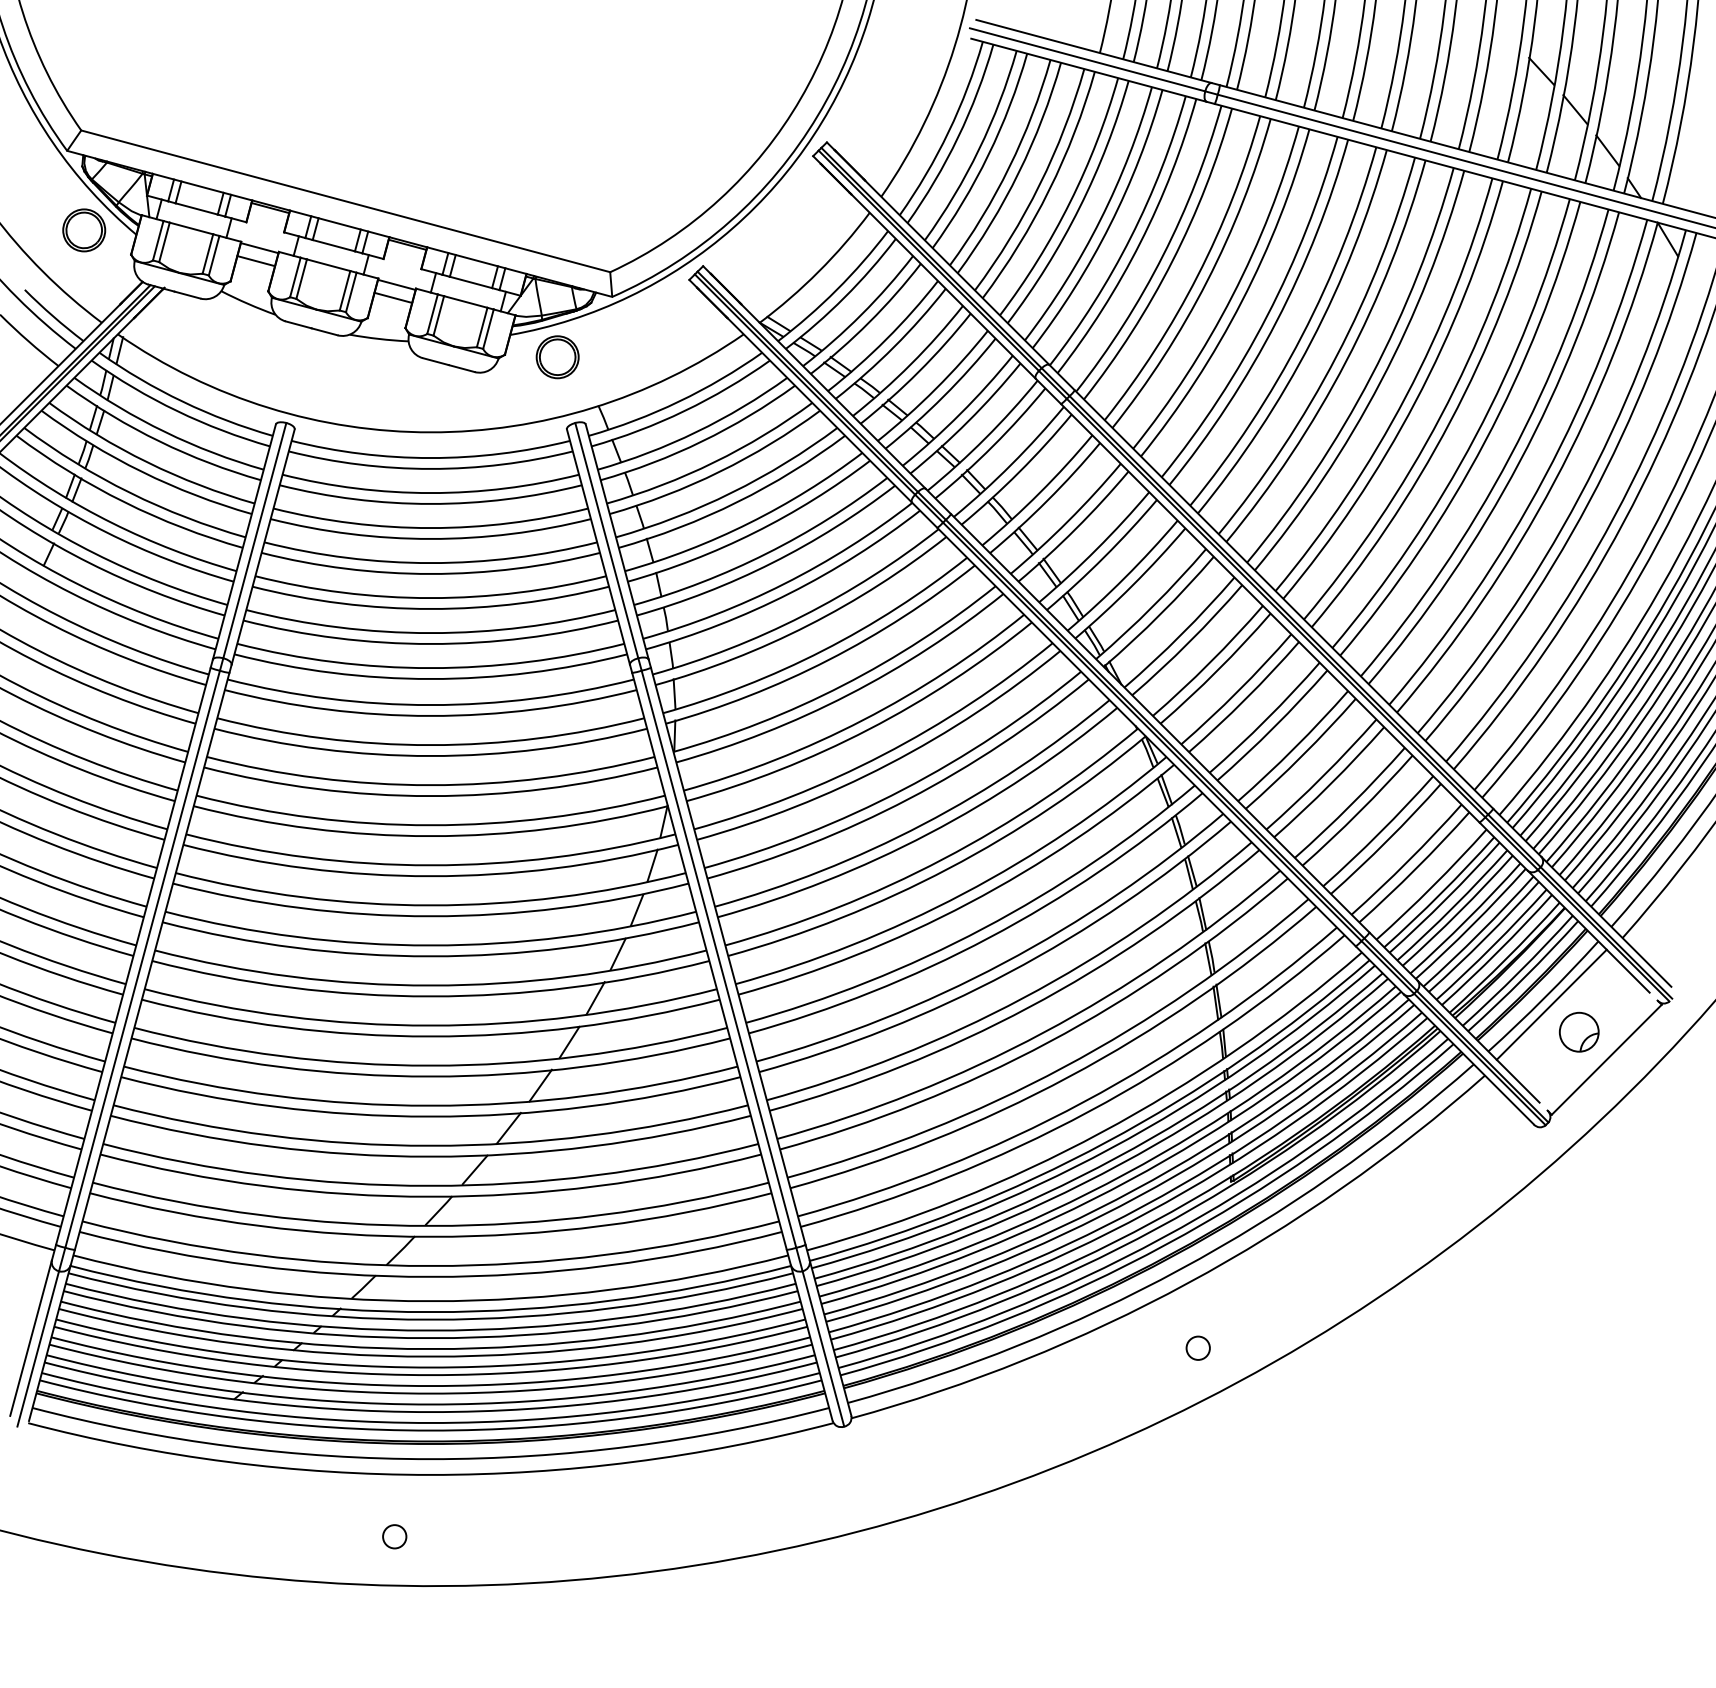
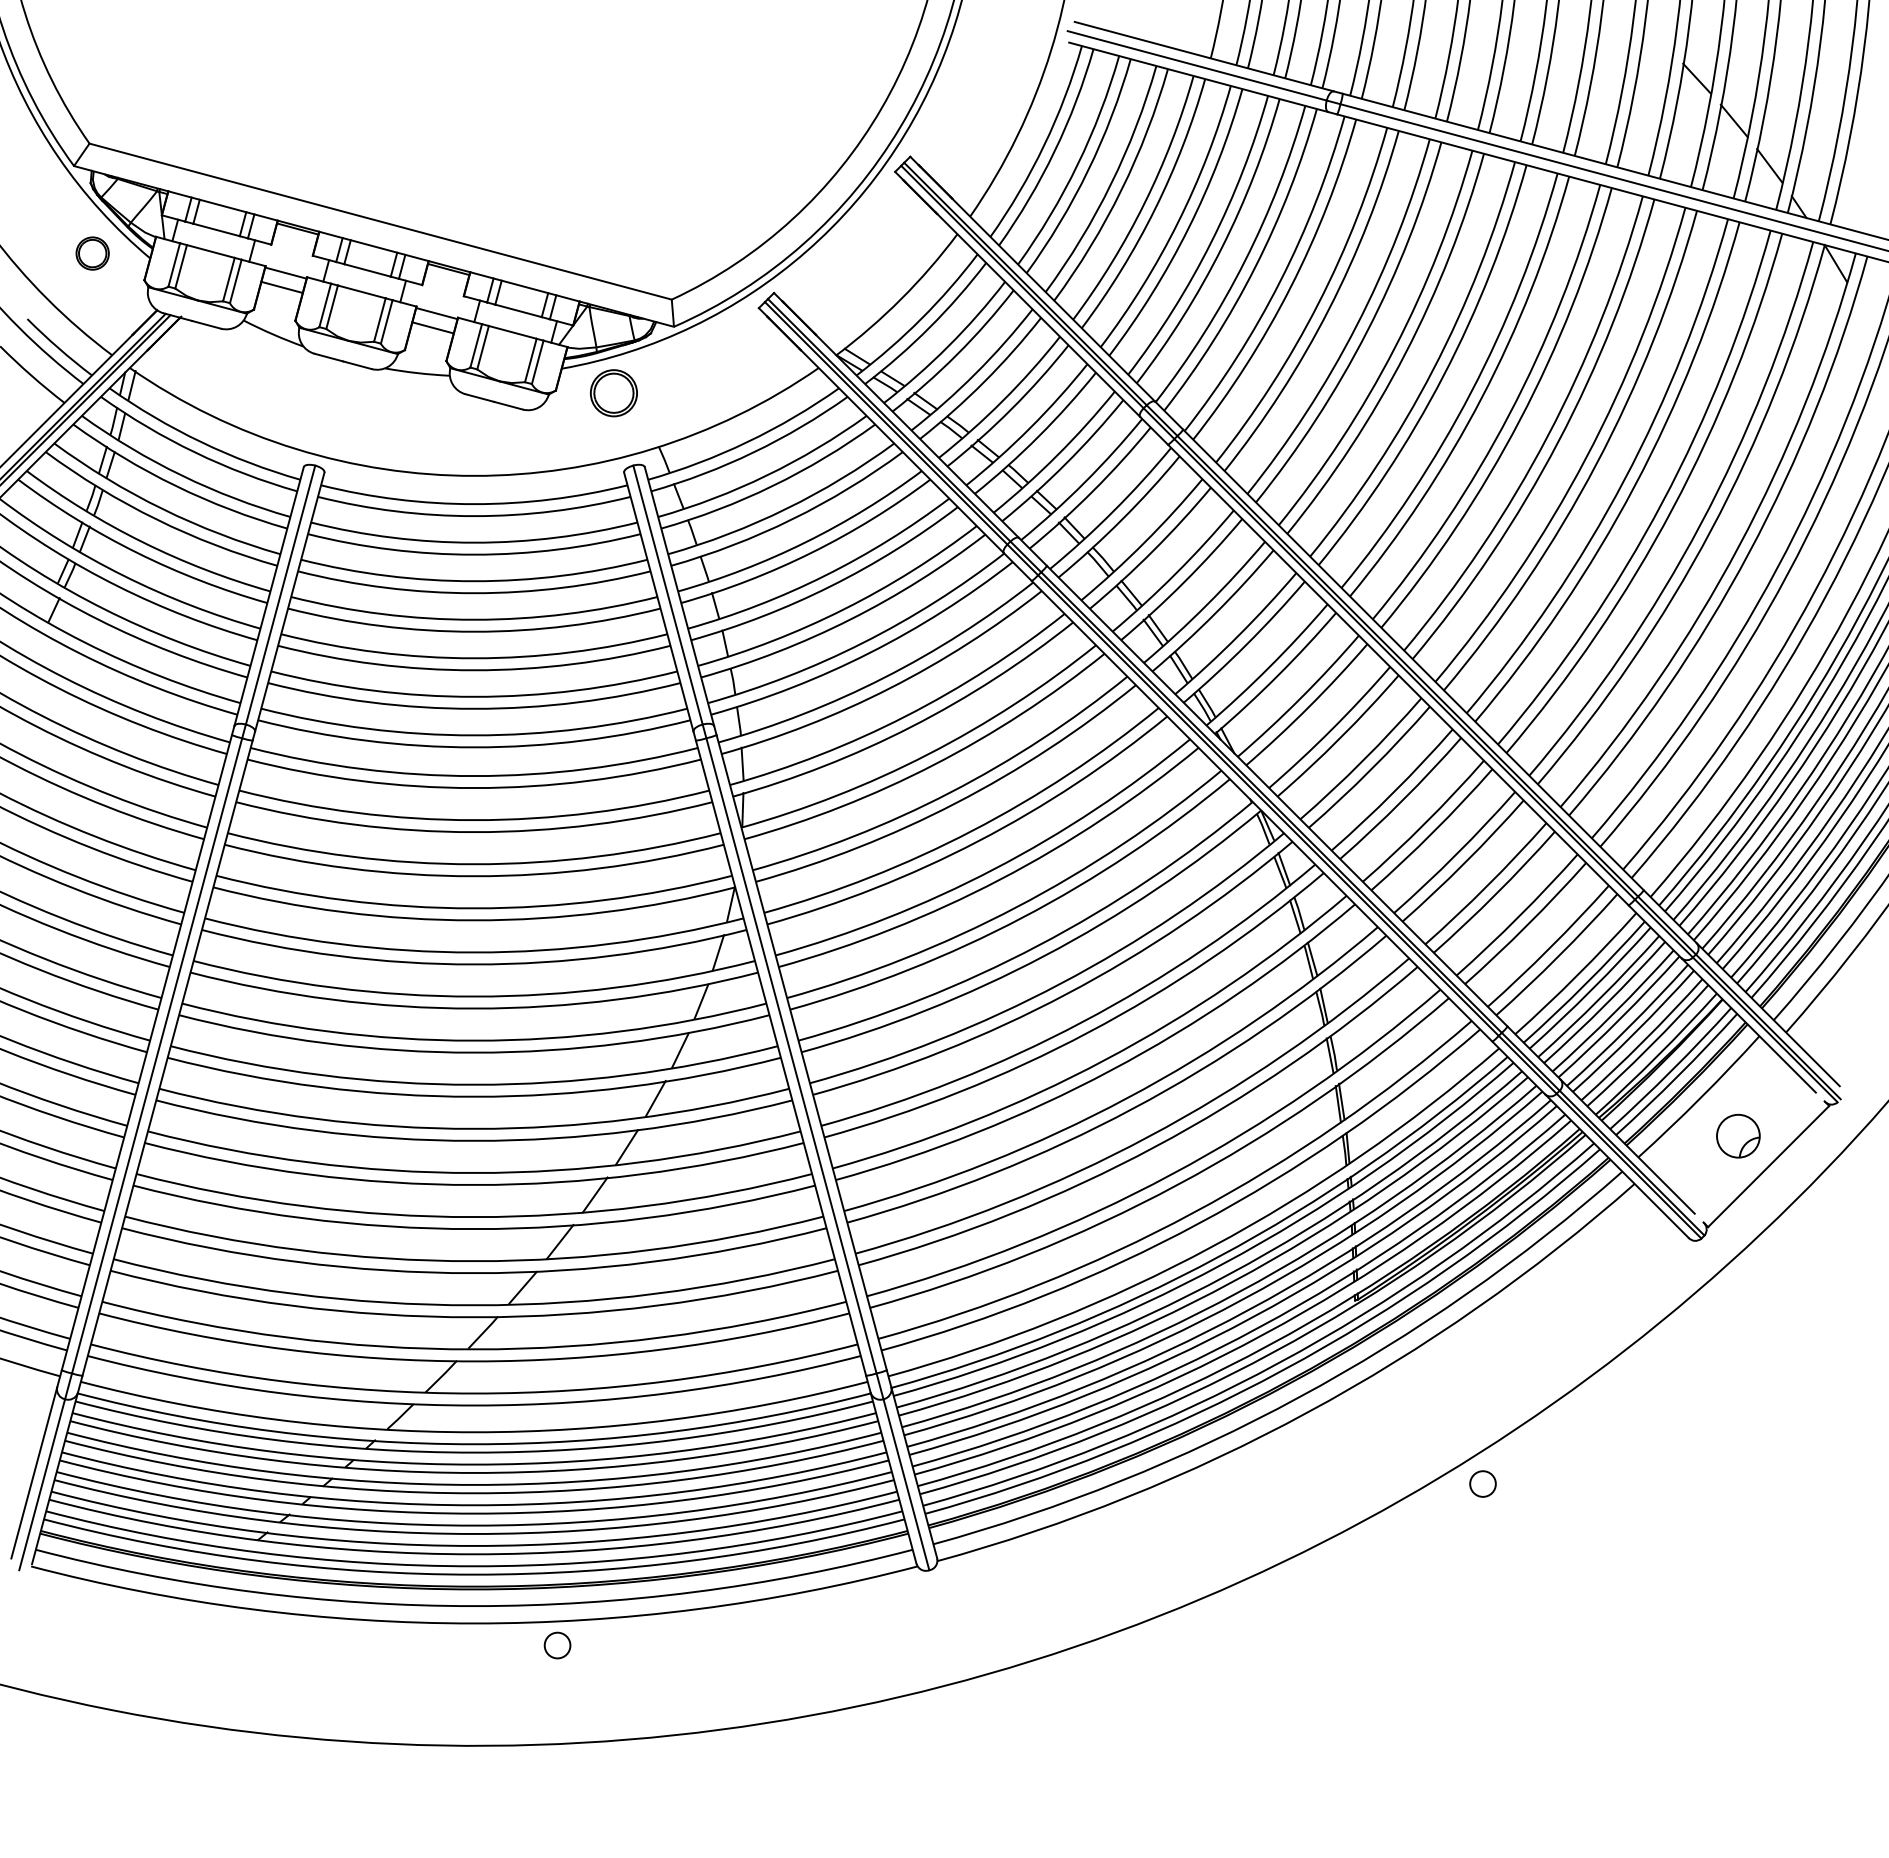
part: (83, 230) -> (92, 253), size x0.7
line: (1551, 1004) -> (1707, 1105), removed
circle: (1197, 1347) -> (1482, 1483), moved
circle: (394, 1536) -> (557, 1645), moved

